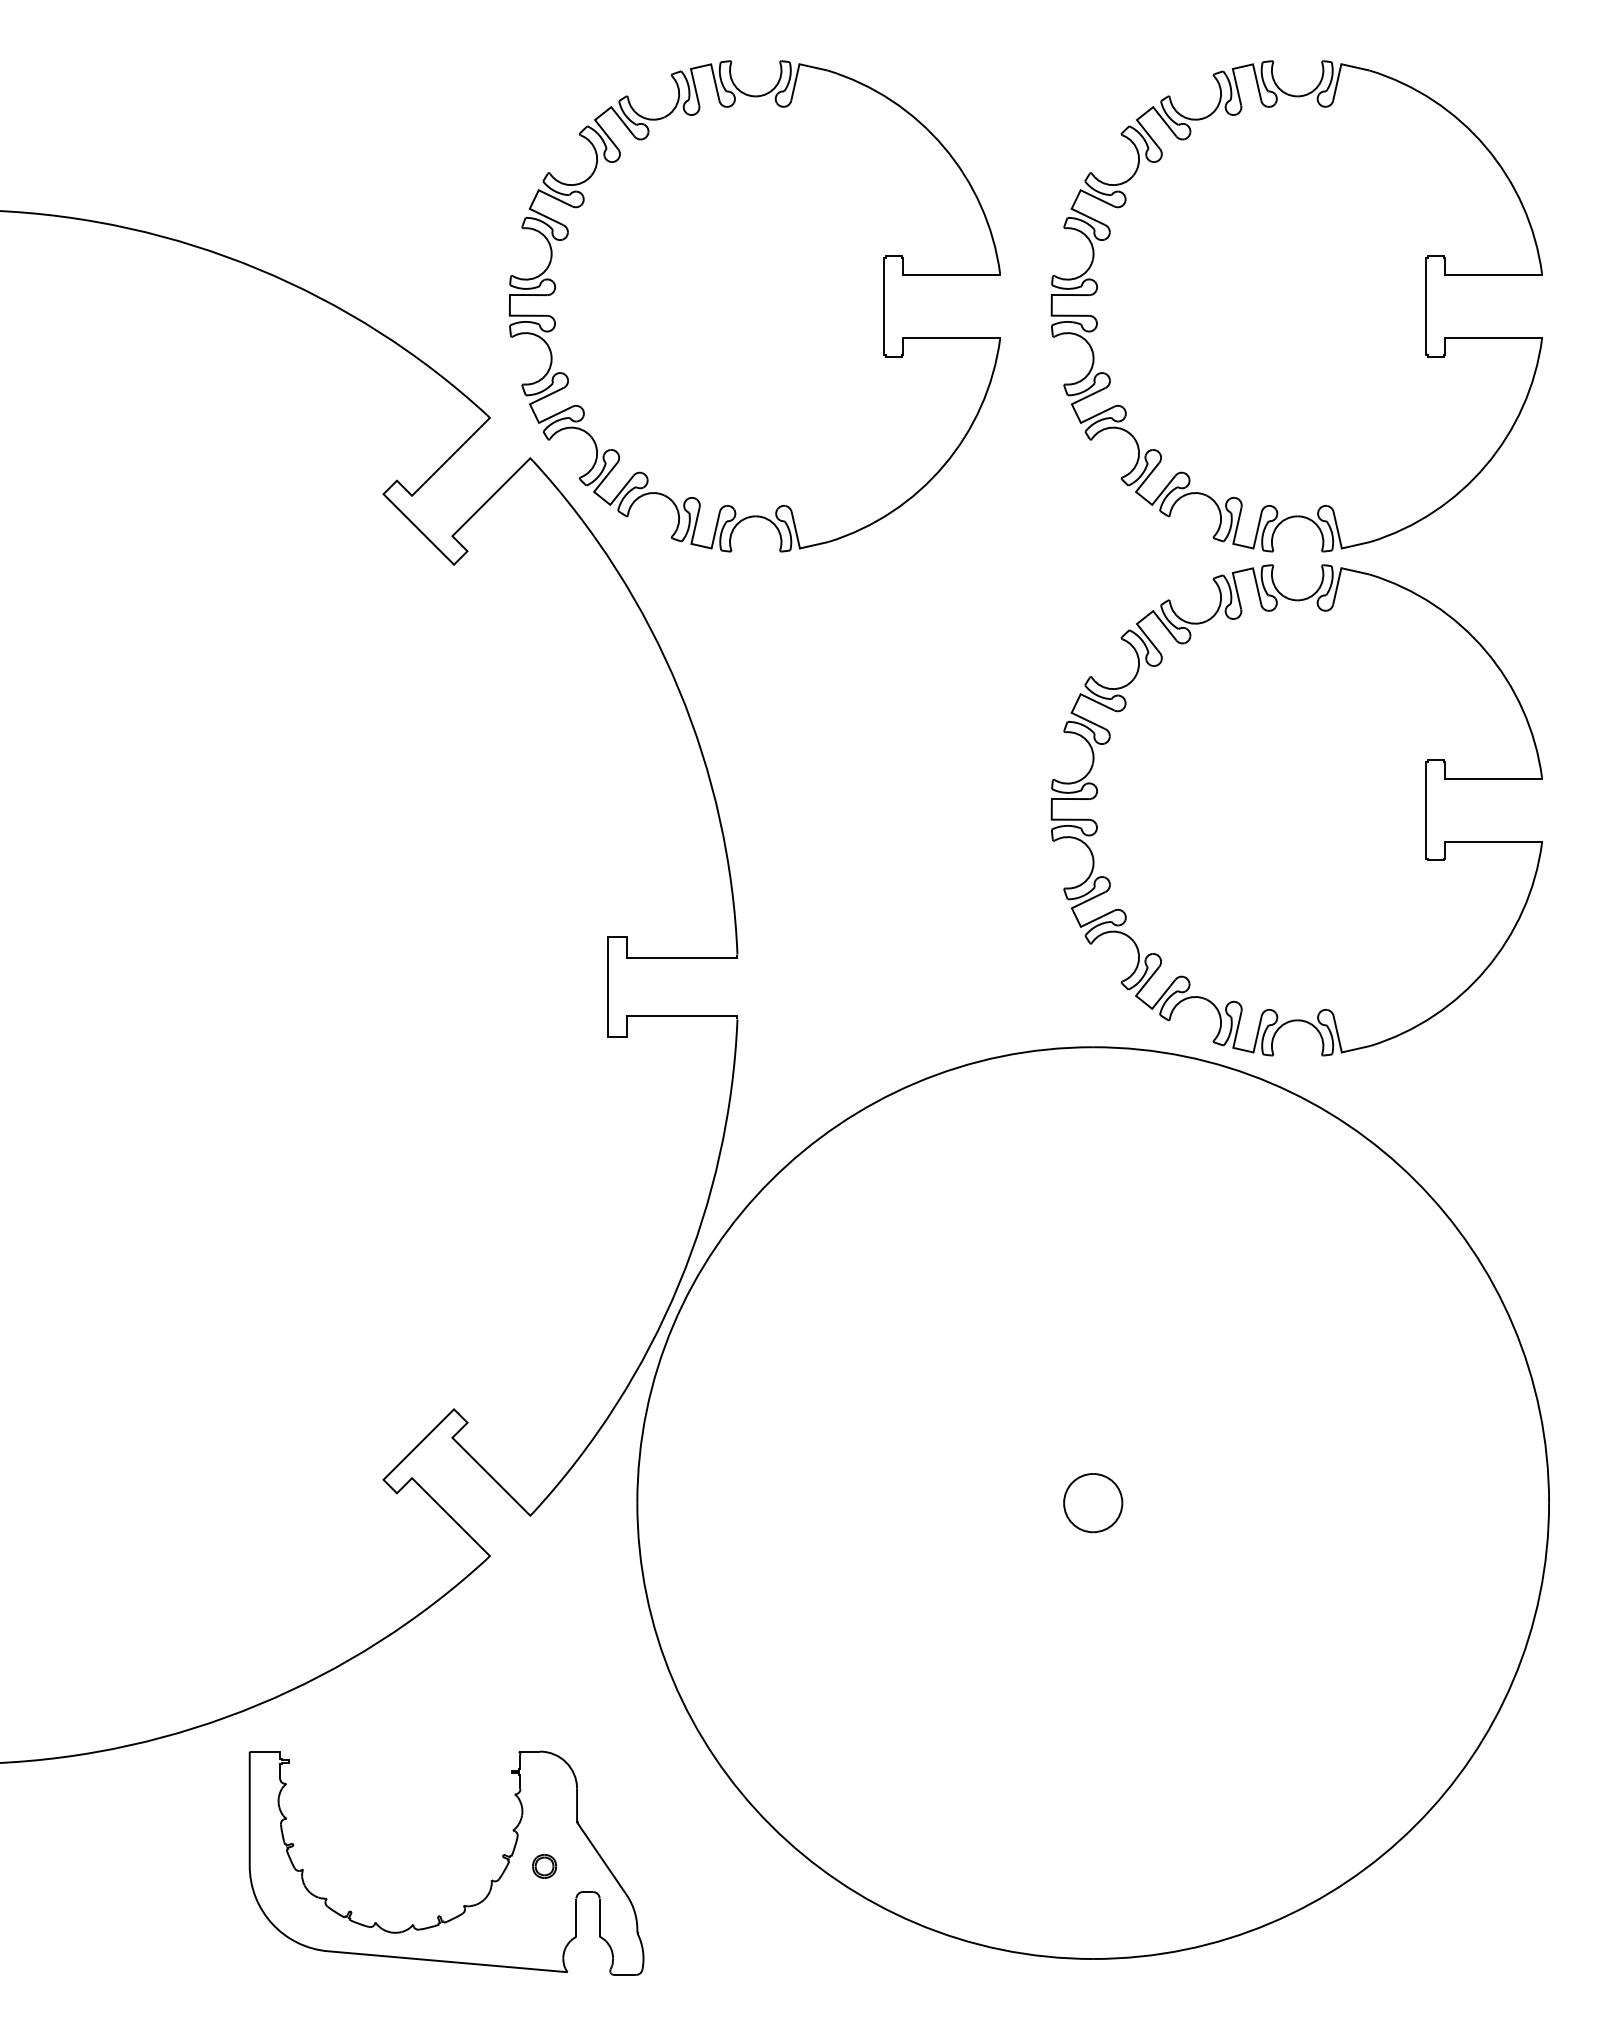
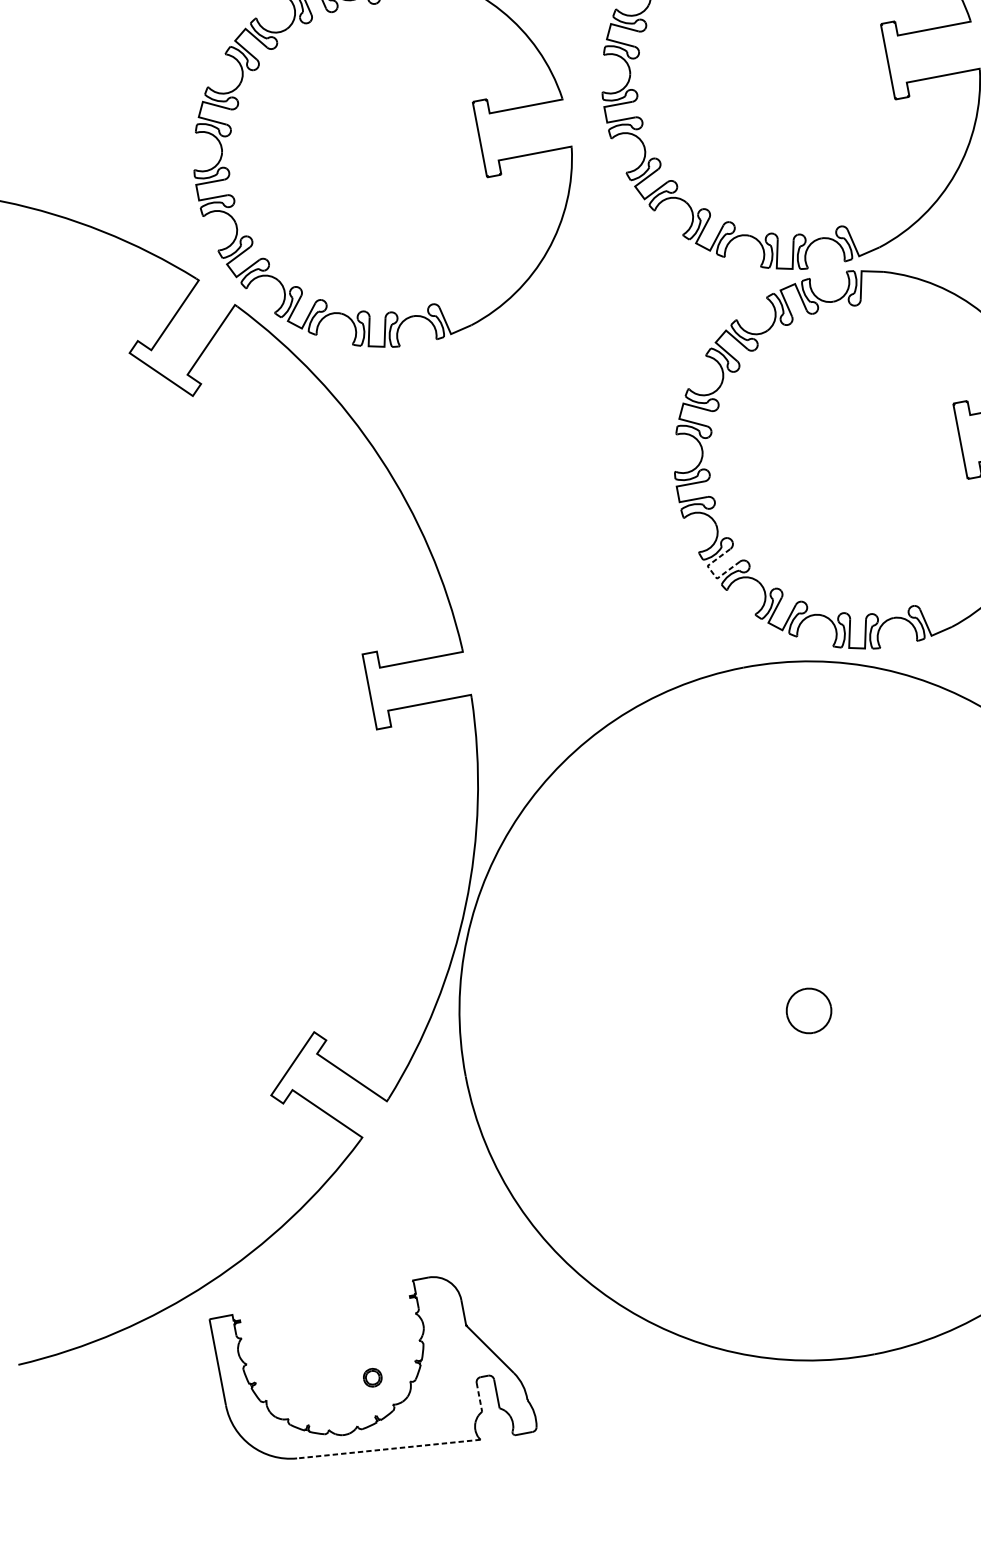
line: (1076, 917) -> (712, 572), solid -> dashed
part: (544, 1866) -> (372, 1377), moved
line: (576, 1918) -> (479, 1398), solid -> dashed
line: (446, 1961) -> (387, 1449), solid -> dashed

